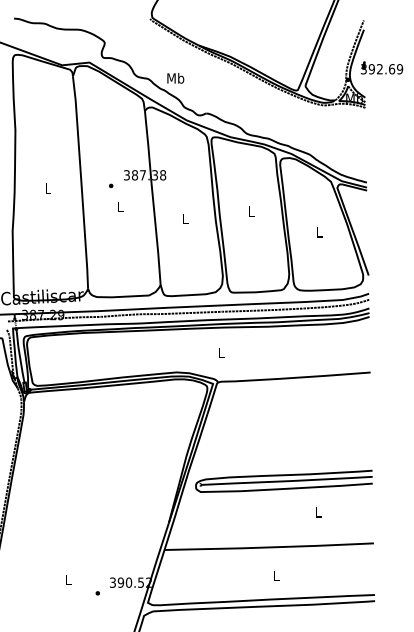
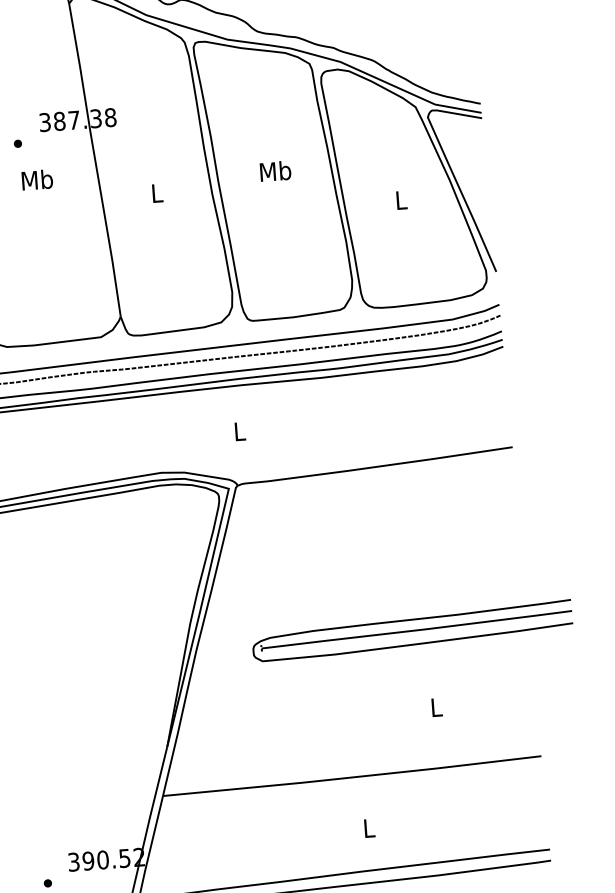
text: (120, 206) -> (37, 179), L -> Mb
text: (251, 211) -> (275, 171), L -> Mb
part: (283, 480) -> (411, 629), moved

